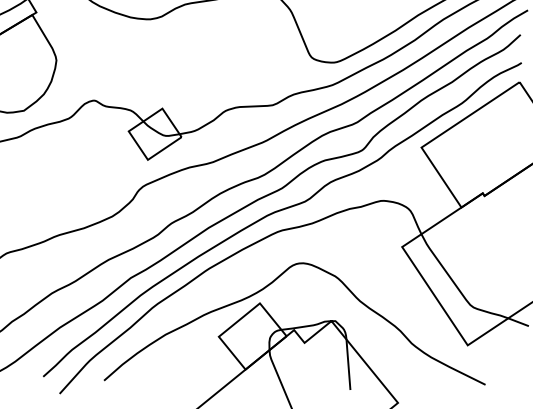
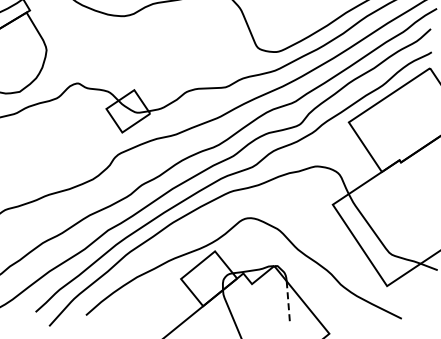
line: (348, 365) -> (288, 302), solid -> dashed

